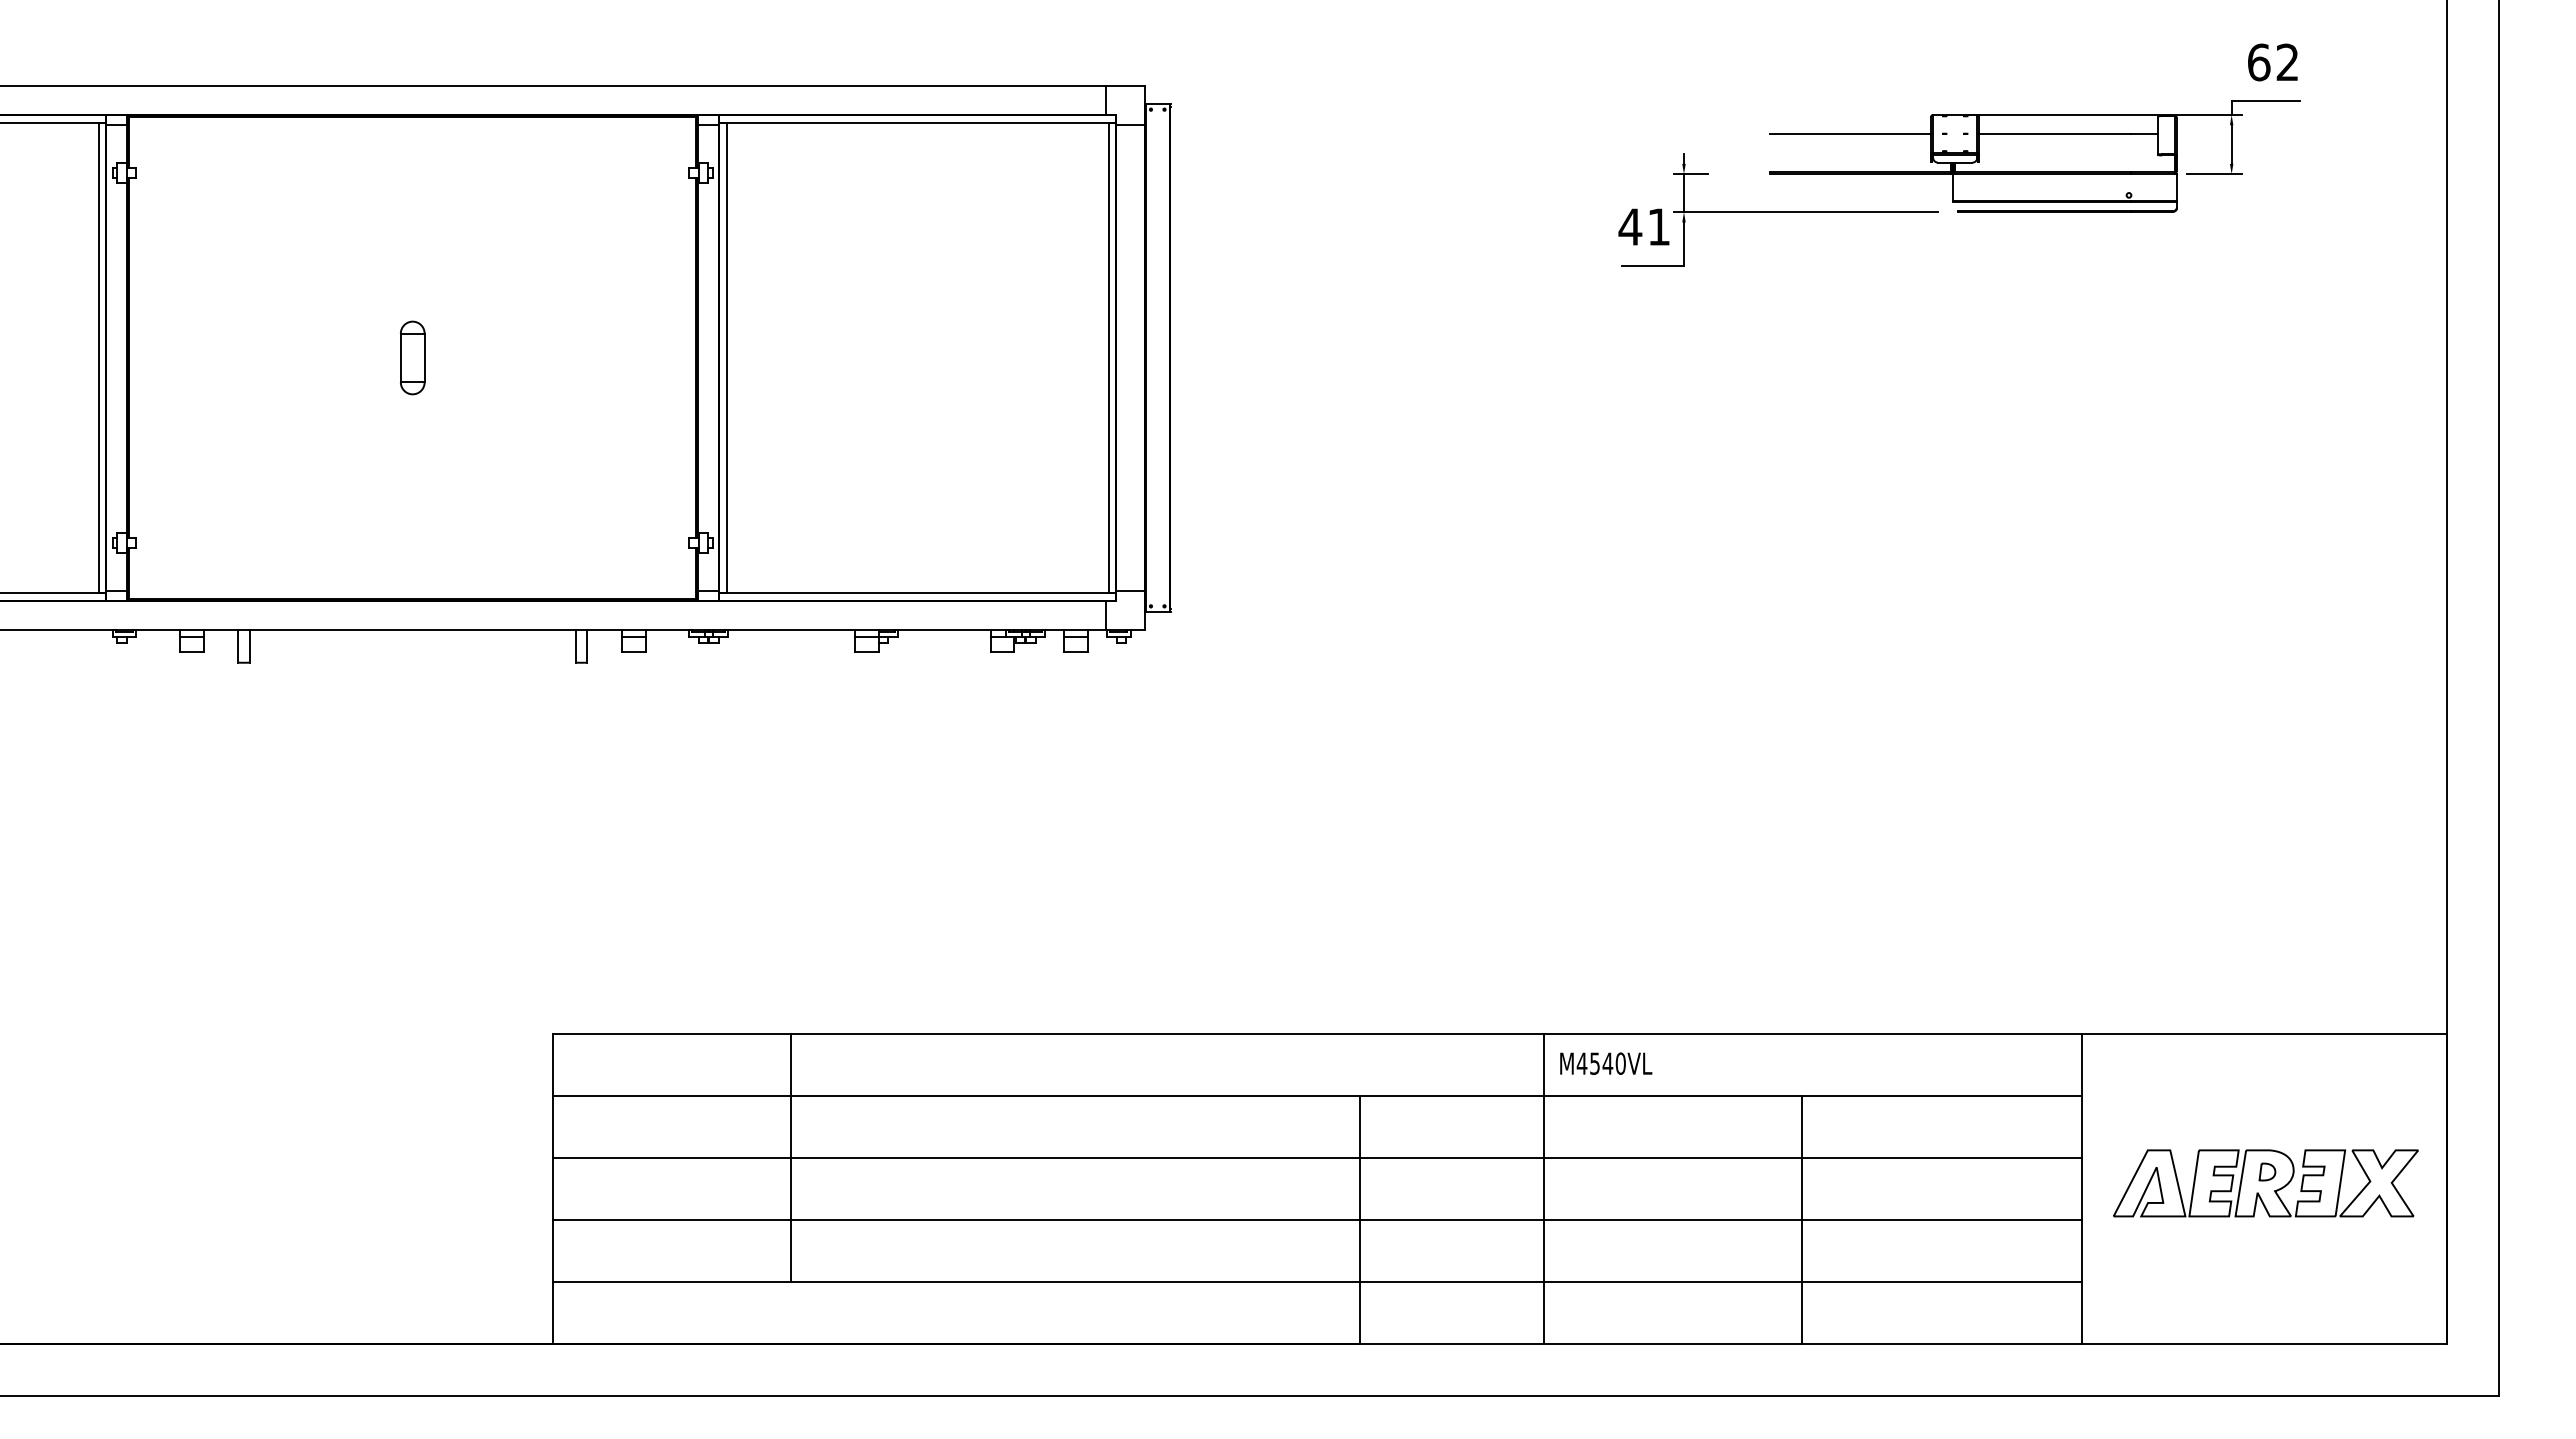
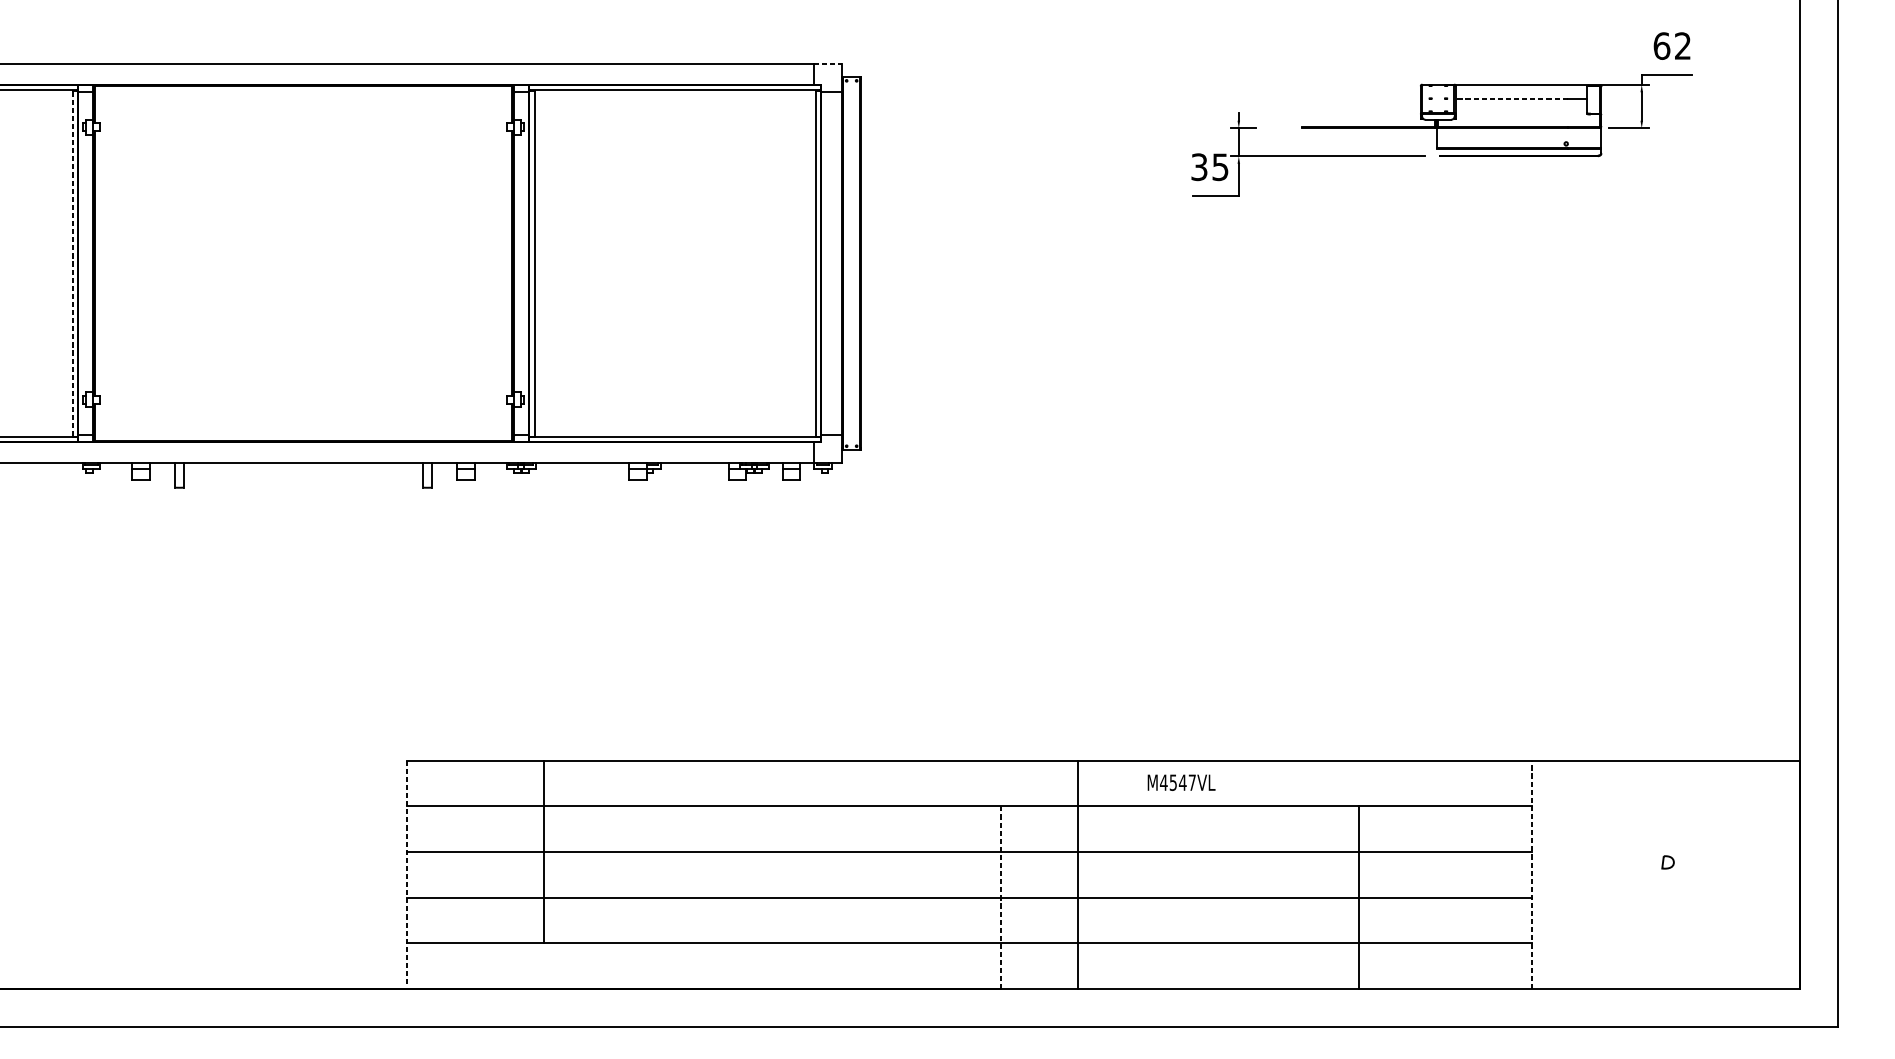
line: (1125, 86) -> (827, 63), solid -> dashed
line: (1850, 134) -> (1361, 99), removed
line: (2055, 134) -> (1512, 99), solid -> dashed
text: (1643, 226) -> (1209, 166), 41 -> 35
line: (98, 357) -> (72, 263), solid -> dashed
part: (412, 357) -> (303, 263), removed
text: (1620, 1063) -> (1192, 782), M4540VL -> M4547VL
line: (790, 1157) -> (543, 851), moved
part: (2265, 1183) -> (1666, 870), removed
line: (552, 1188) -> (406, 874), solid -> dashed
line: (1543, 1188) -> (1078, 874), moved
line: (2081, 1188) -> (1531, 874), solid -> dashed
line: (1802, 1219) -> (1359, 897), moved
line: (1360, 1220) -> (1000, 898), solid -> dashed

